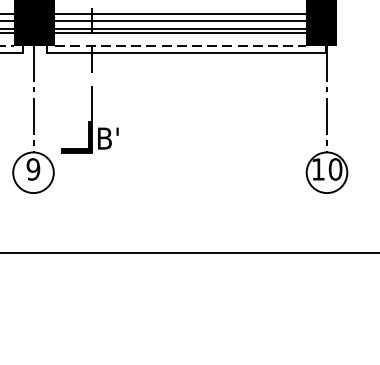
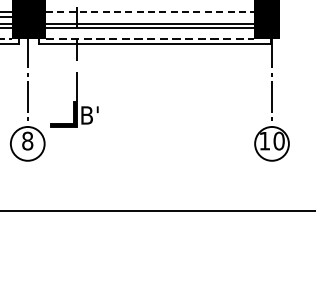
line: (180, 13) -> (150, 11), solid -> dashed
line: (179, 20) -> (149, 17), removed
text: (33, 169) -> (27, 141), 9 -> 8

